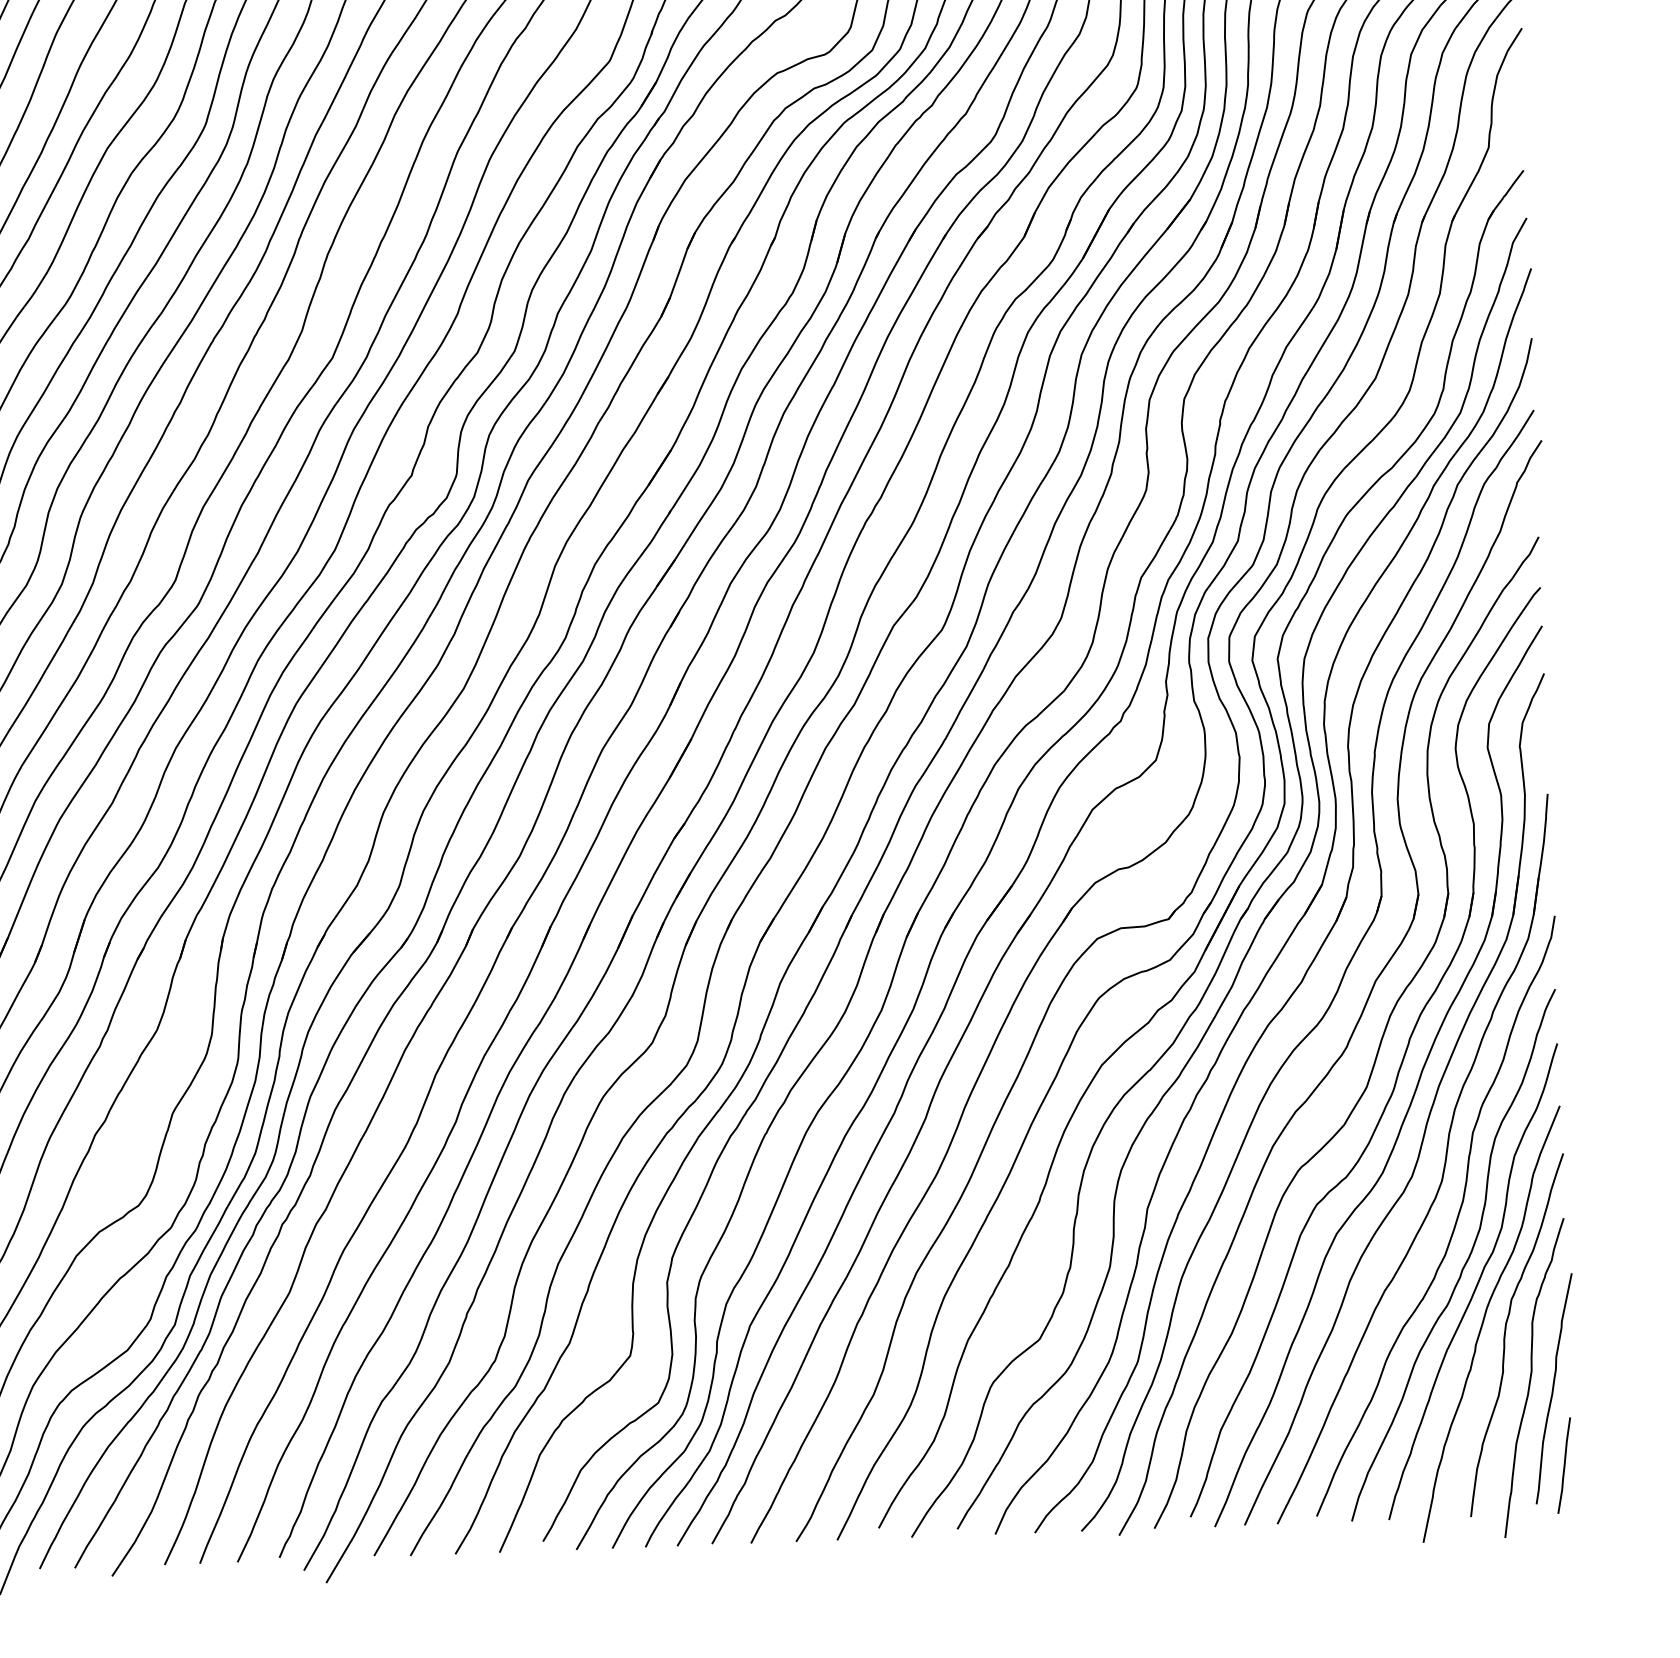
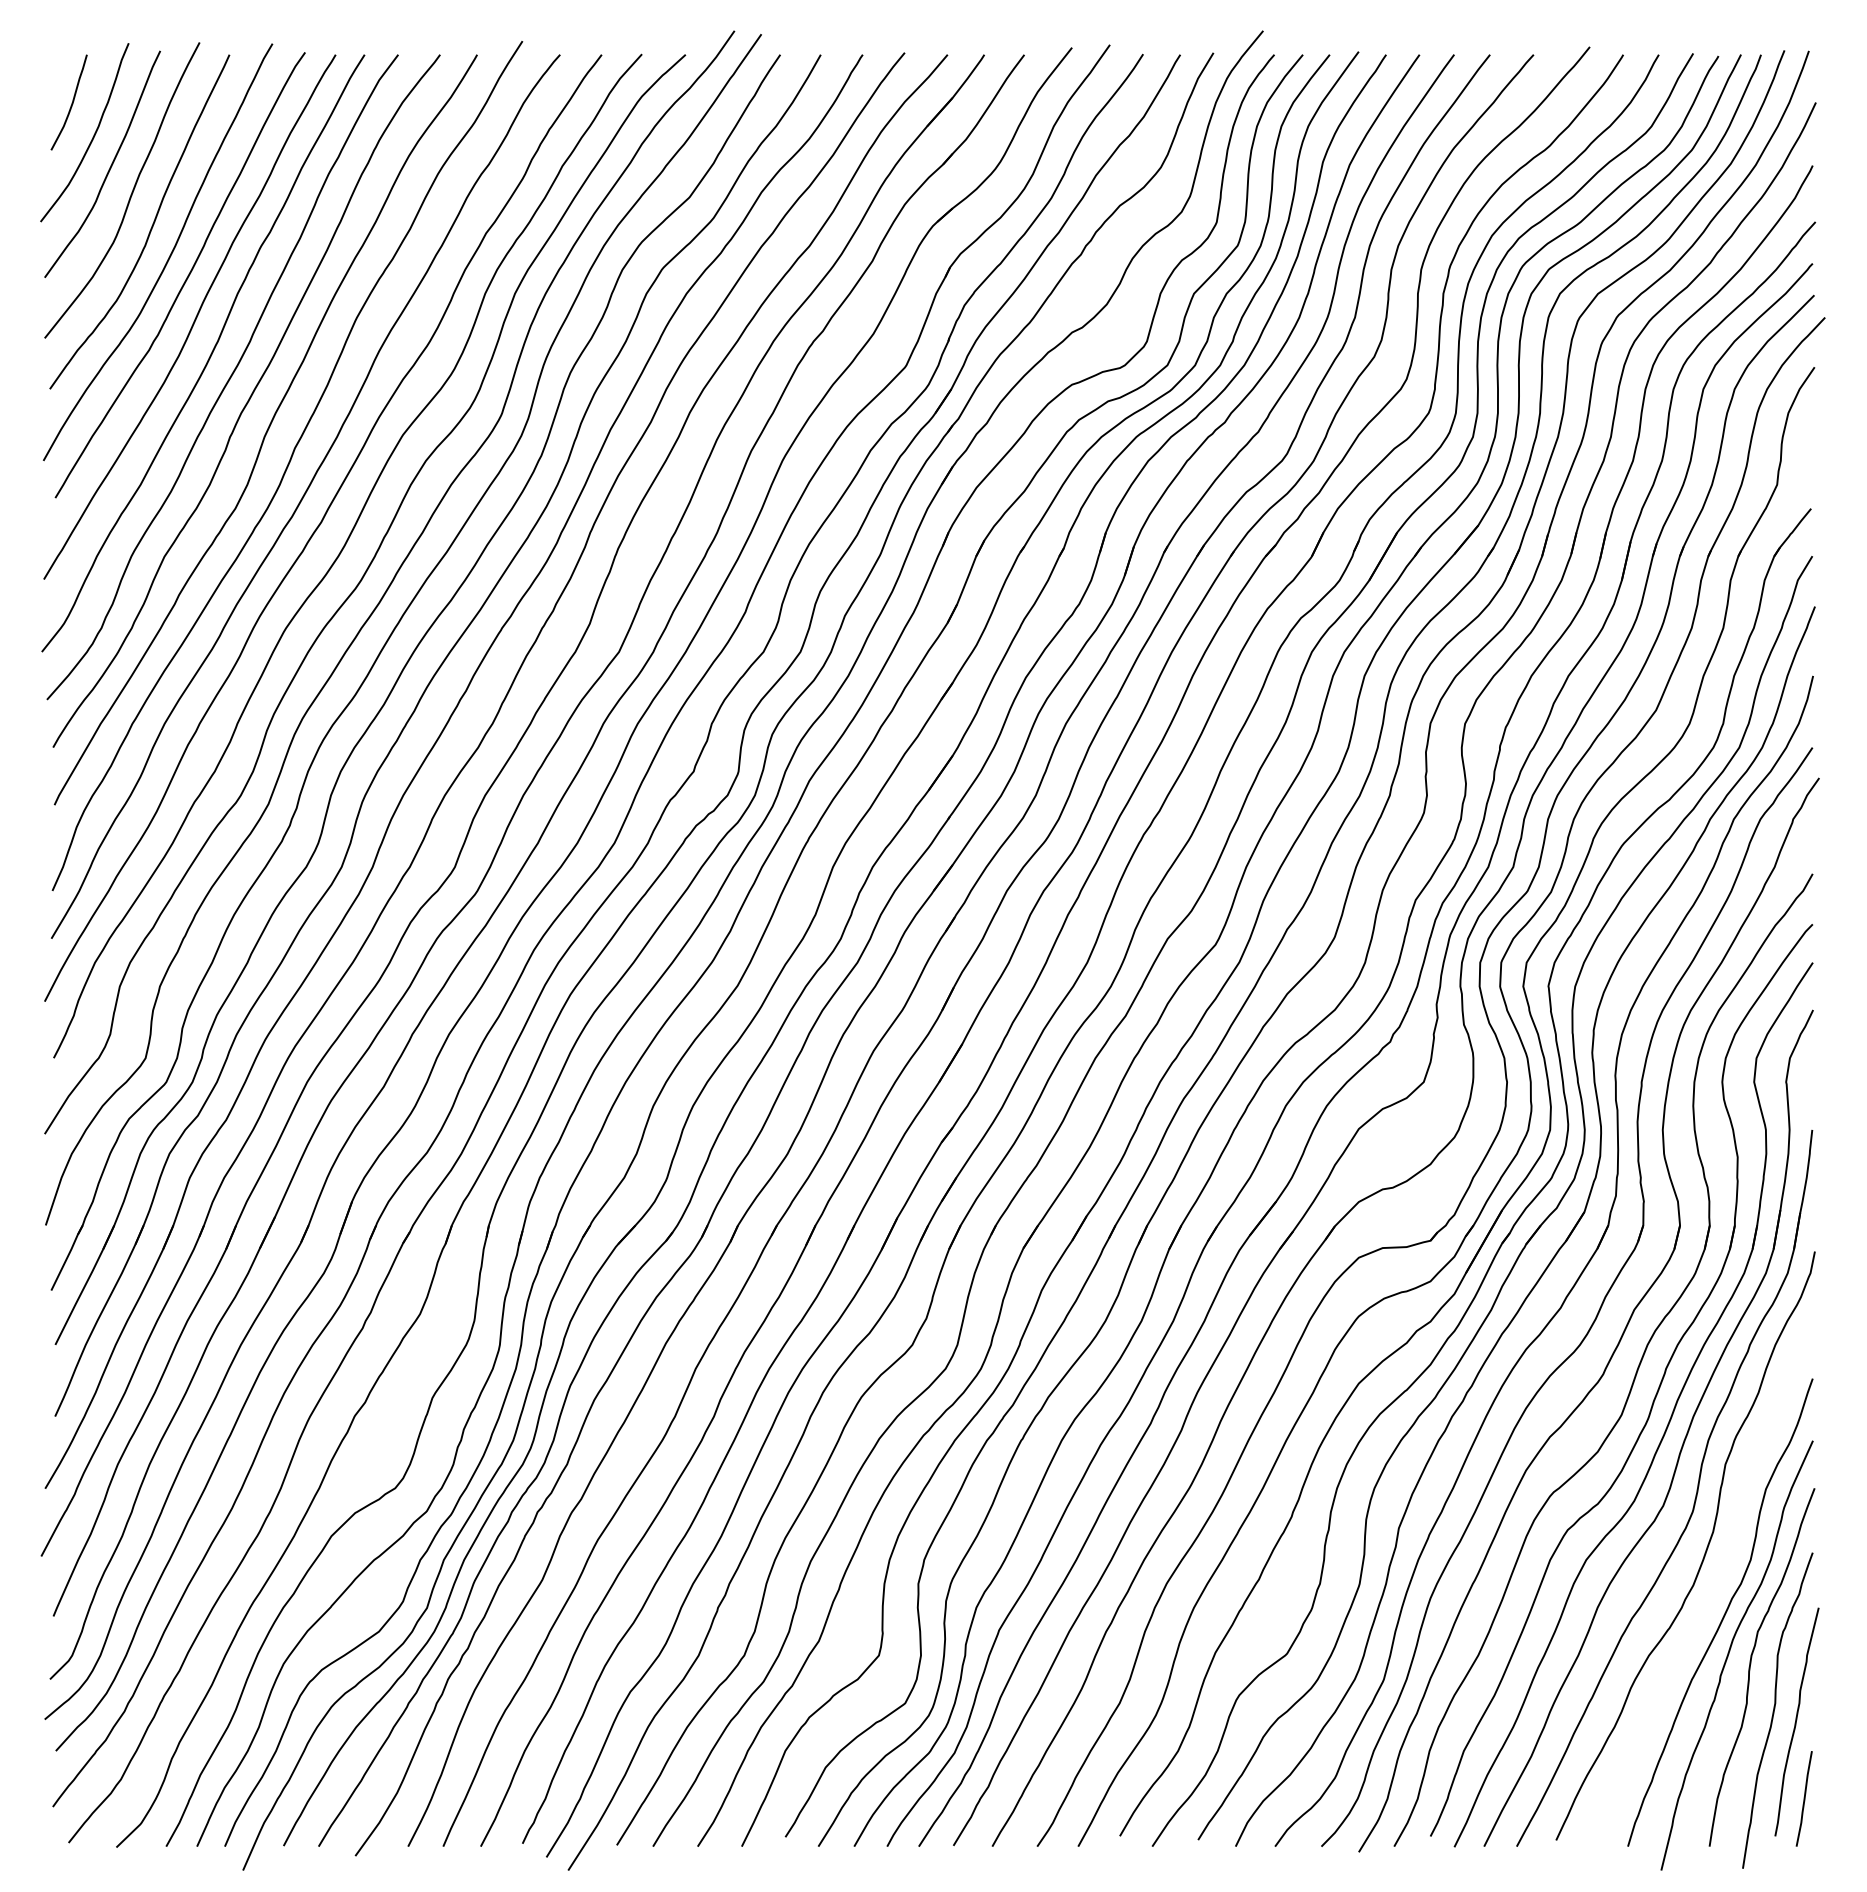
curve: (1465, 1261) -> (1713, 1592), removed

